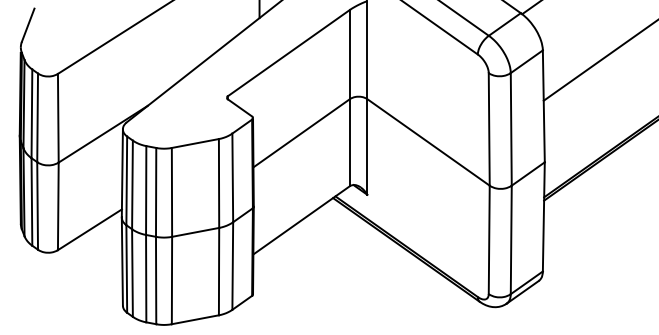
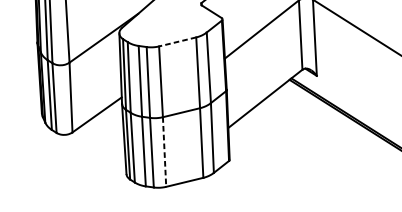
line: (195, 143) -> (177, 41), solid -> dashed
line: (171, 280) -> (164, 152), solid -> dashed

